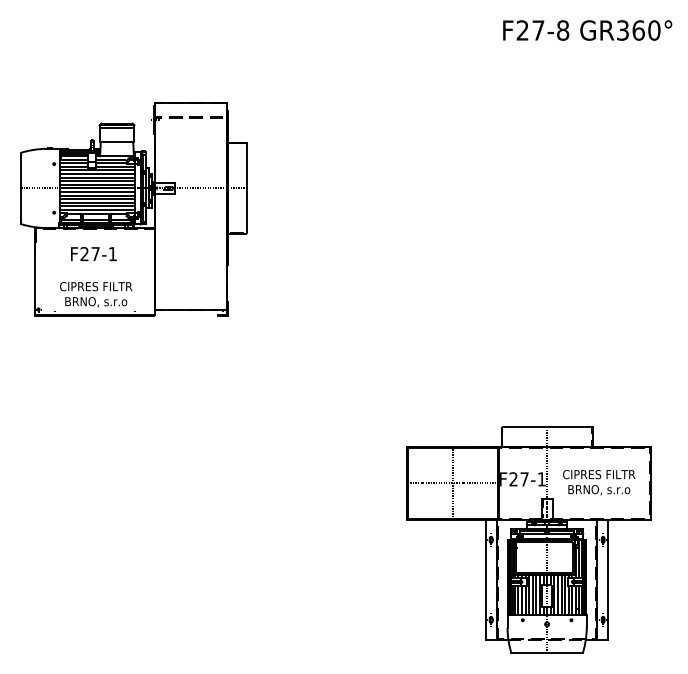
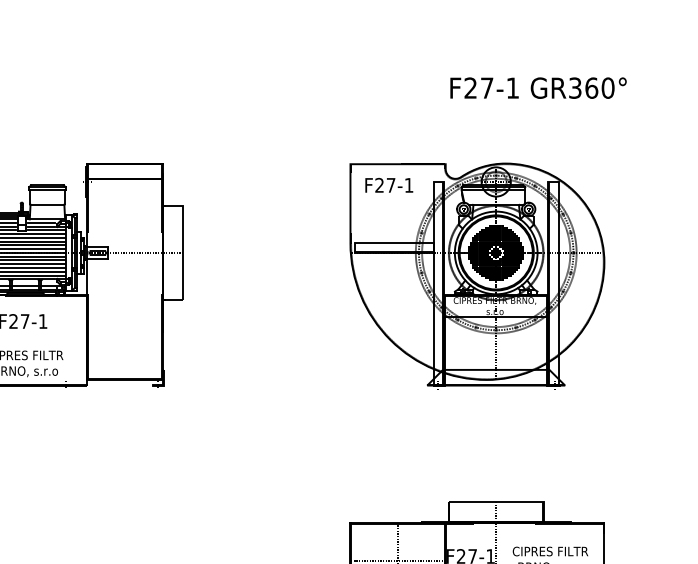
text: (563, 30) -> (513, 88), F27-8 -> F27-1
part: (528, 210) -> (476, 275), added

